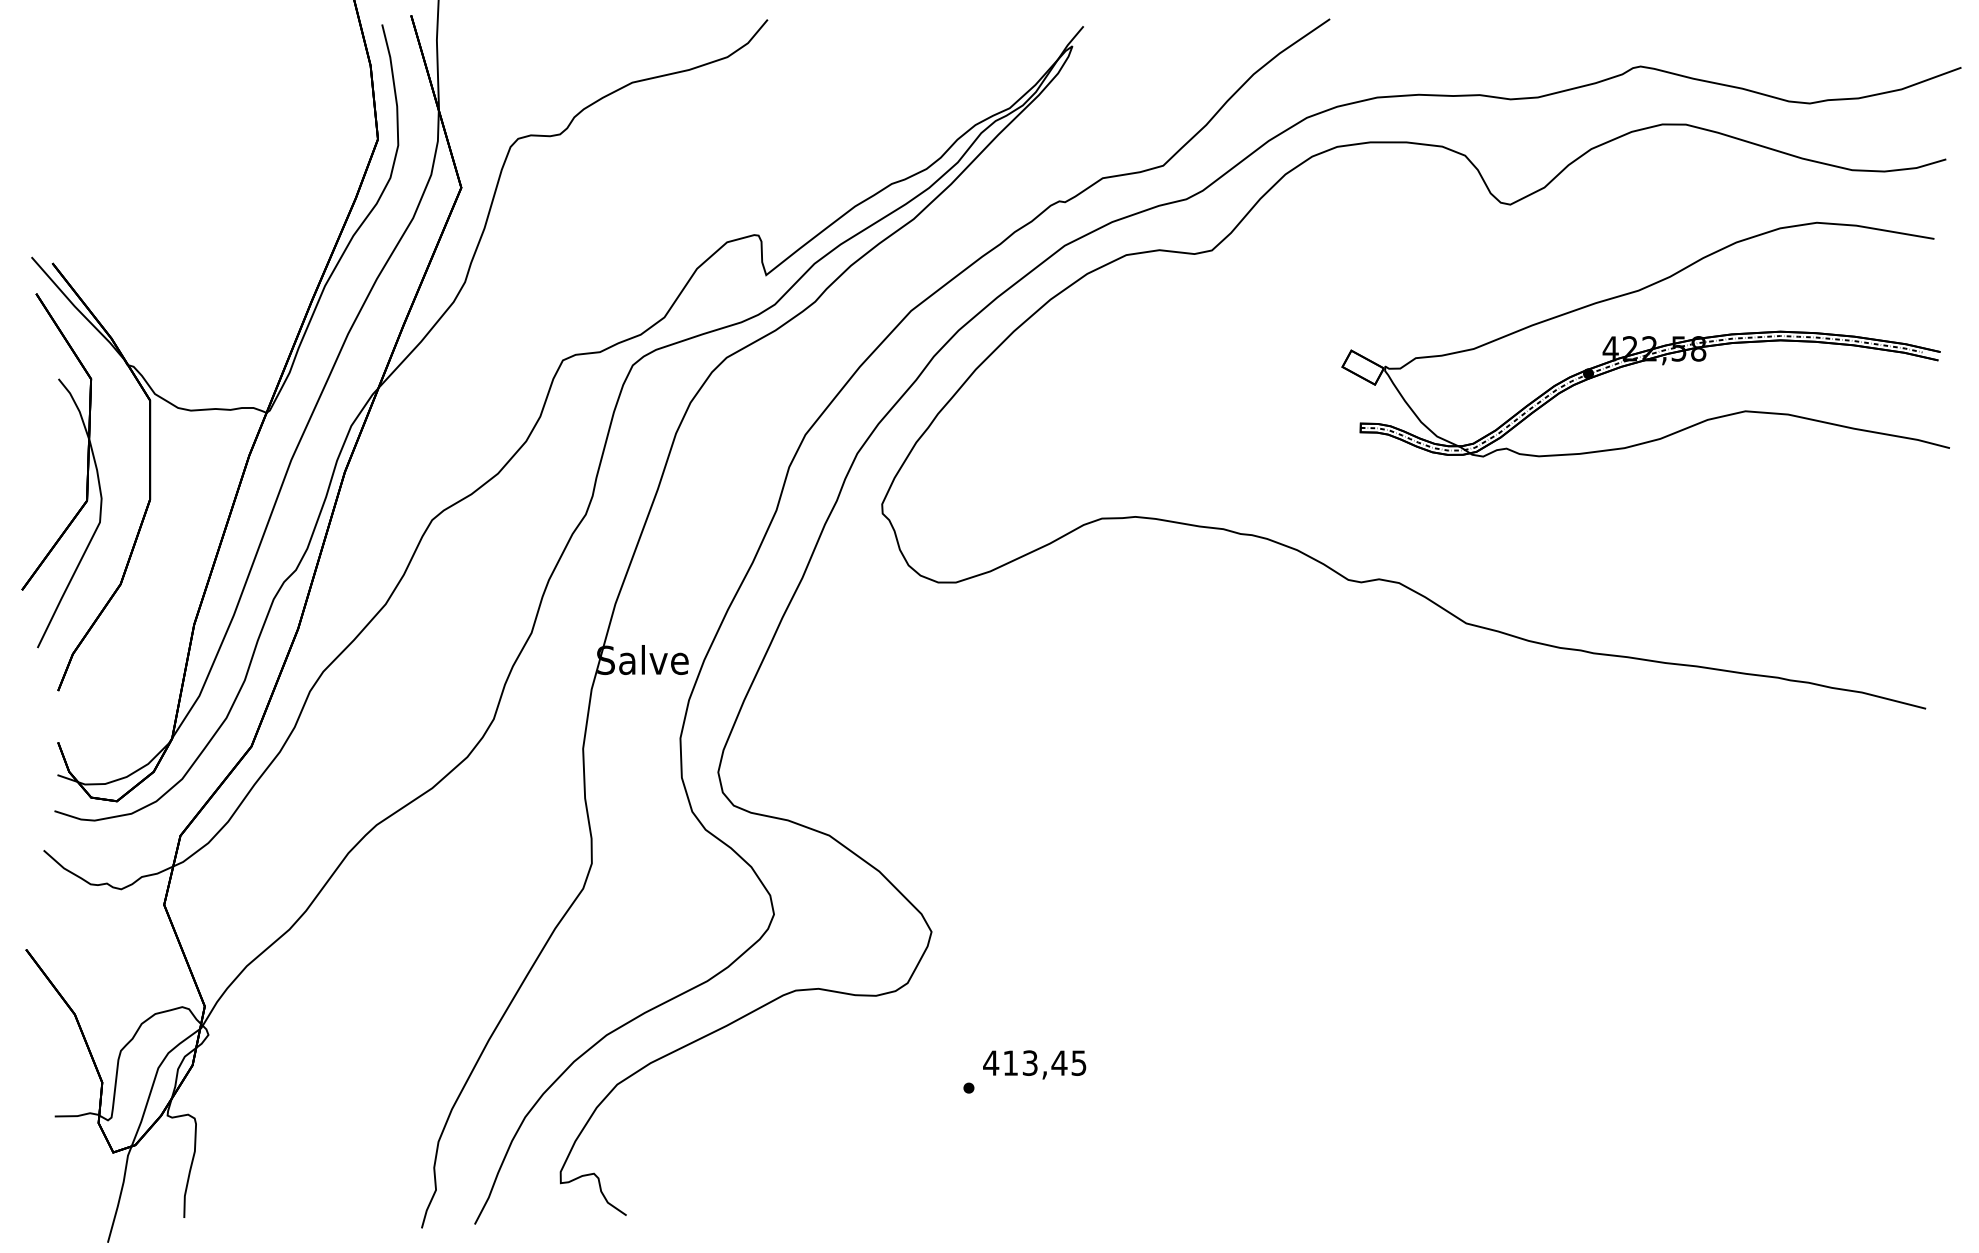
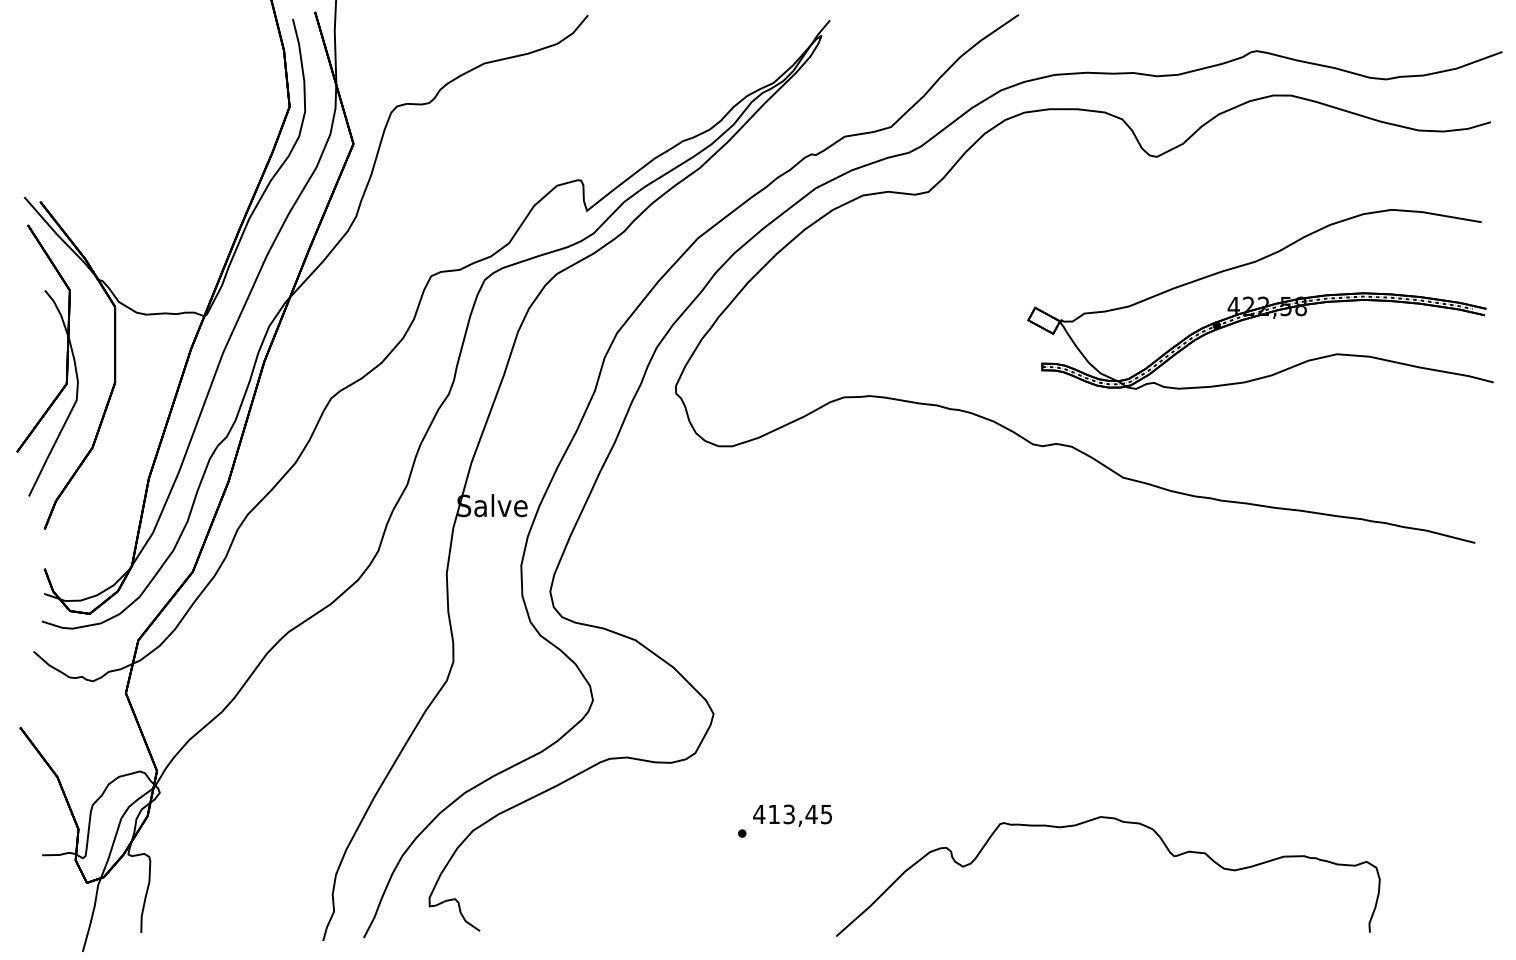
part: (1645, 339) -> (1260, 299), moved
curve: (1464, 1073) -> (1121, 822), added

